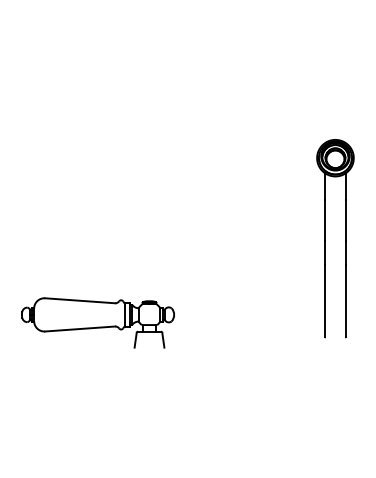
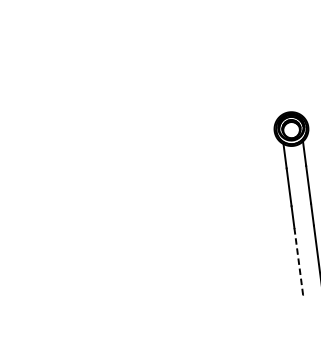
line: (324, 301) -> (298, 261), solid -> dashed
part: (97, 322) -> (92, 308), removed

